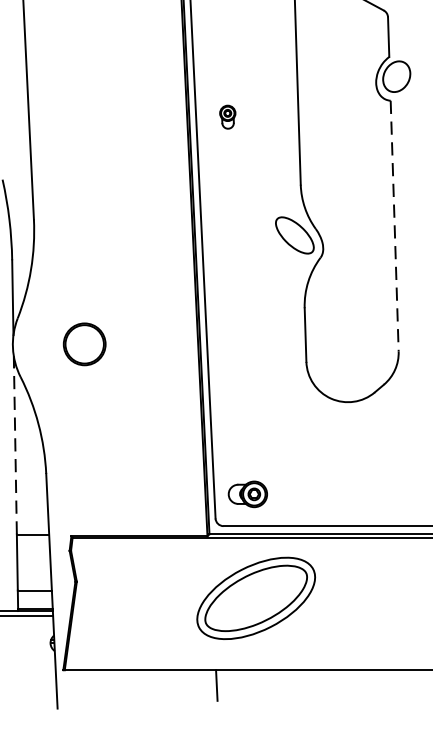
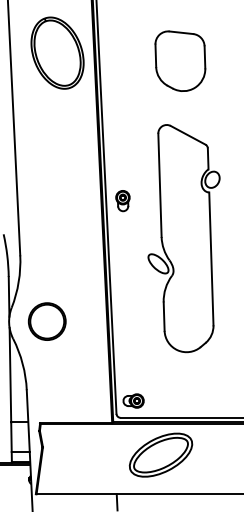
part: (226, 117) -> (122, 201), size x1.67
line: (394, 227) -> (211, 259), dashed -> solid
part: (83, 344) -> (46, 321), size x1.67
line: (15, 444) -> (10, 374), dashed -> solid
part: (255, 597) -> (160, 454), moved

